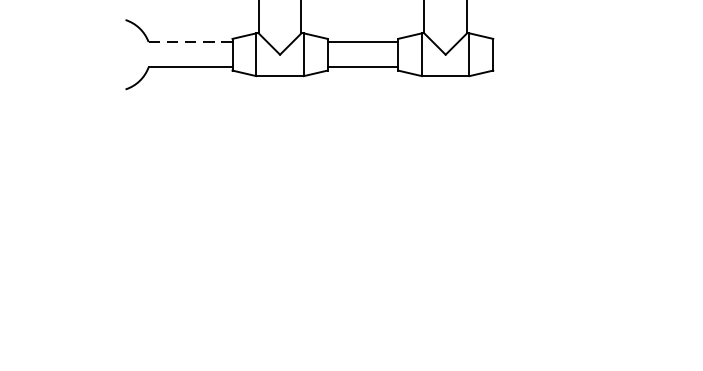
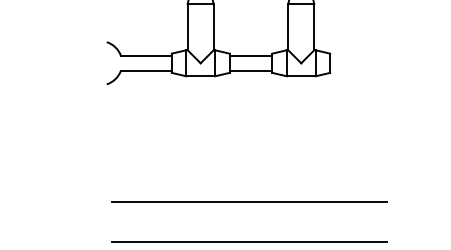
line: (190, 41) -> (146, 55), dashed -> solid
line: (360, 282) -> (249, 201), added
line: (360, 349) -> (249, 242), added

